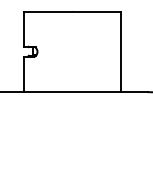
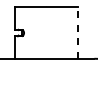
line: (121, 52) -> (77, 33), solid -> dashed

